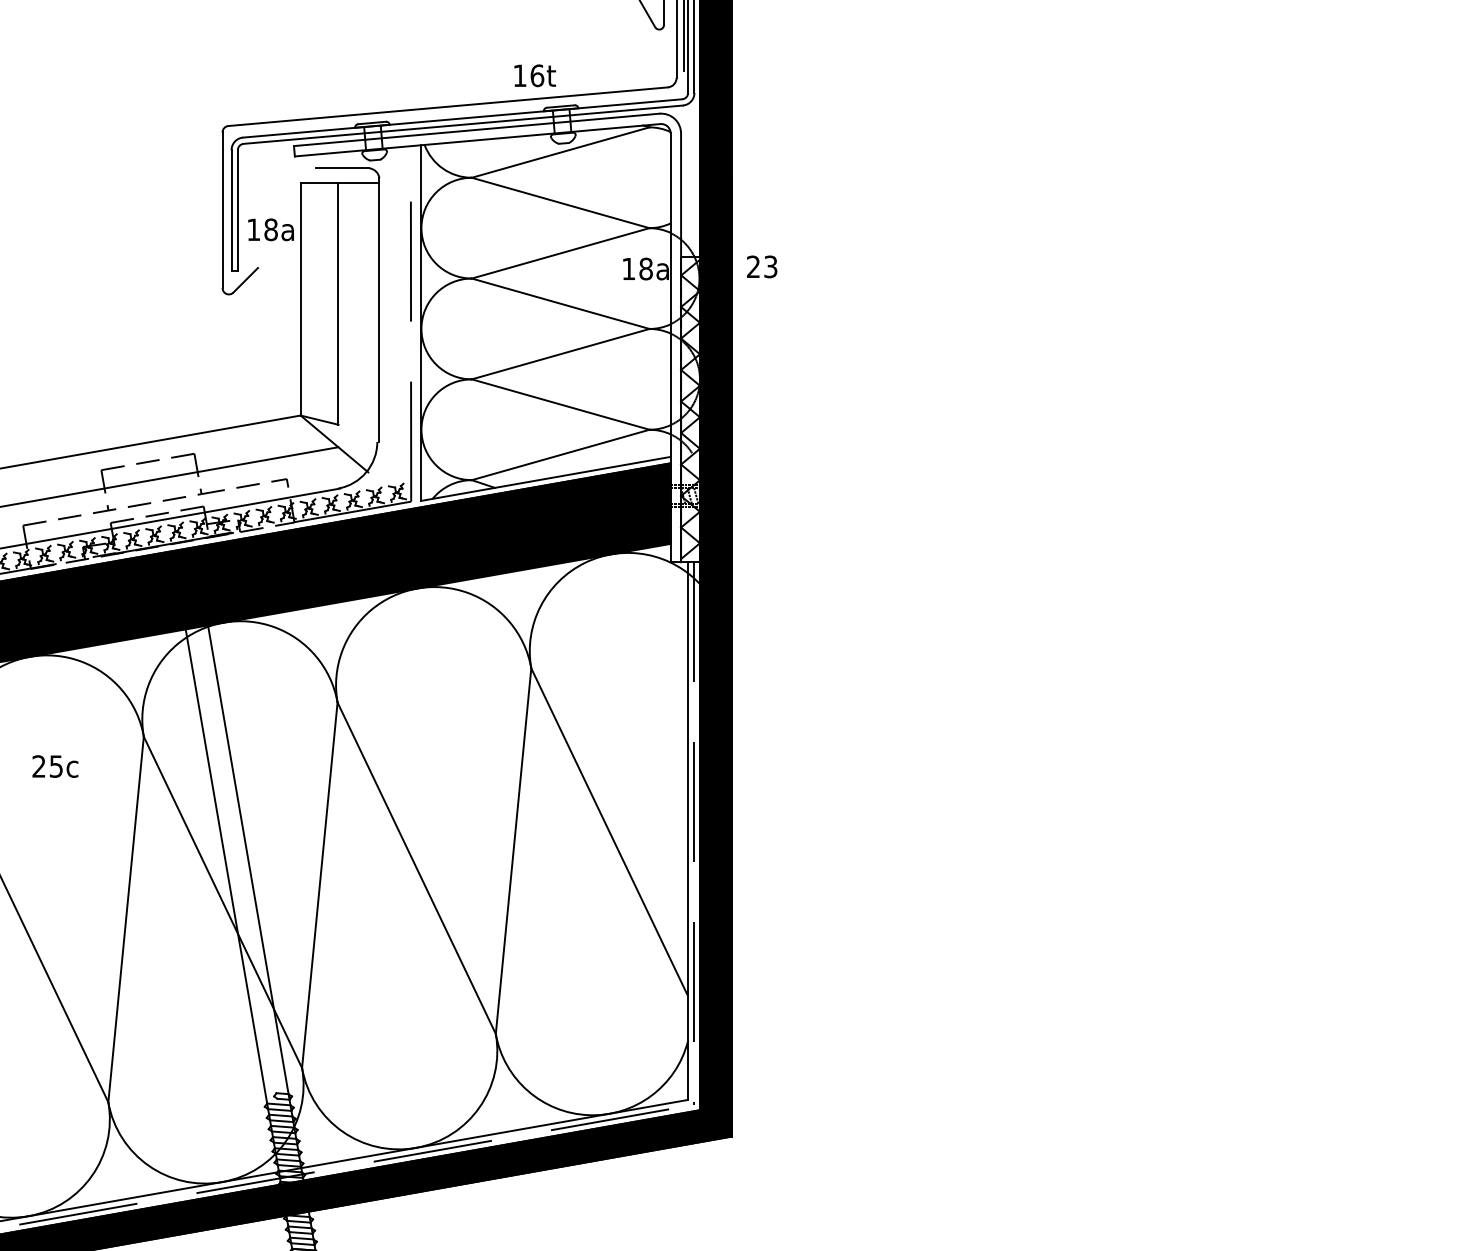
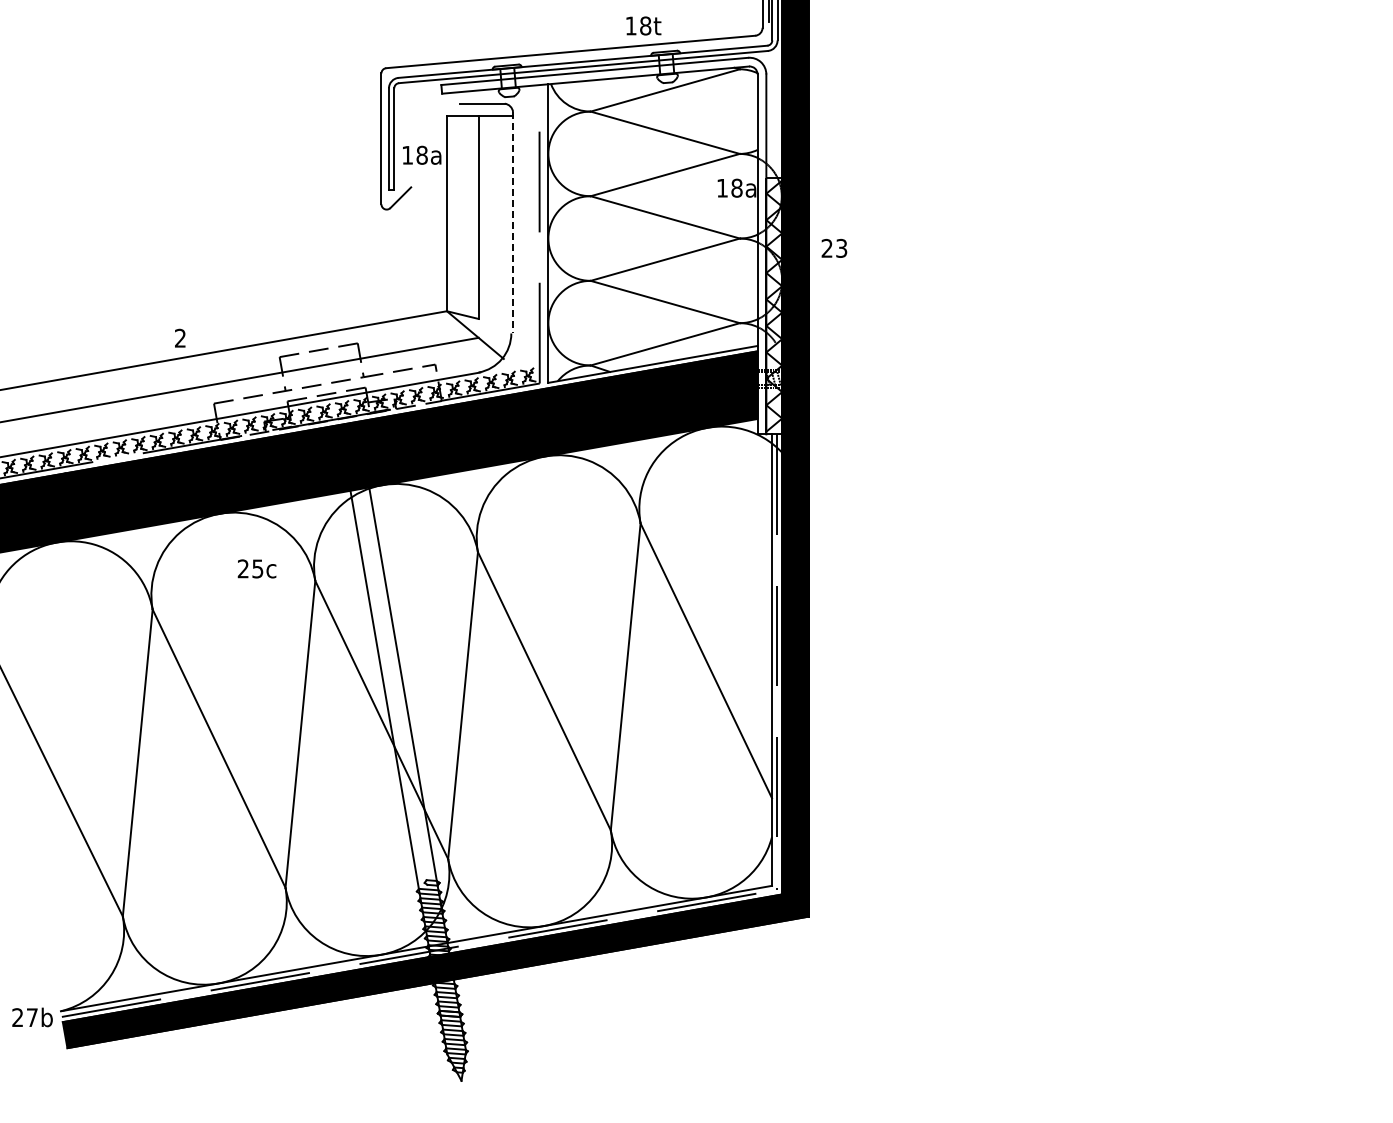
text: (537, 75) -> (645, 25), 16t -> 18t
text: (762, 266) -> (834, 248), moved
line: (379, 309) -> (513, 222), solid -> dashed
text: (54, 766) -> (256, 568), moved

